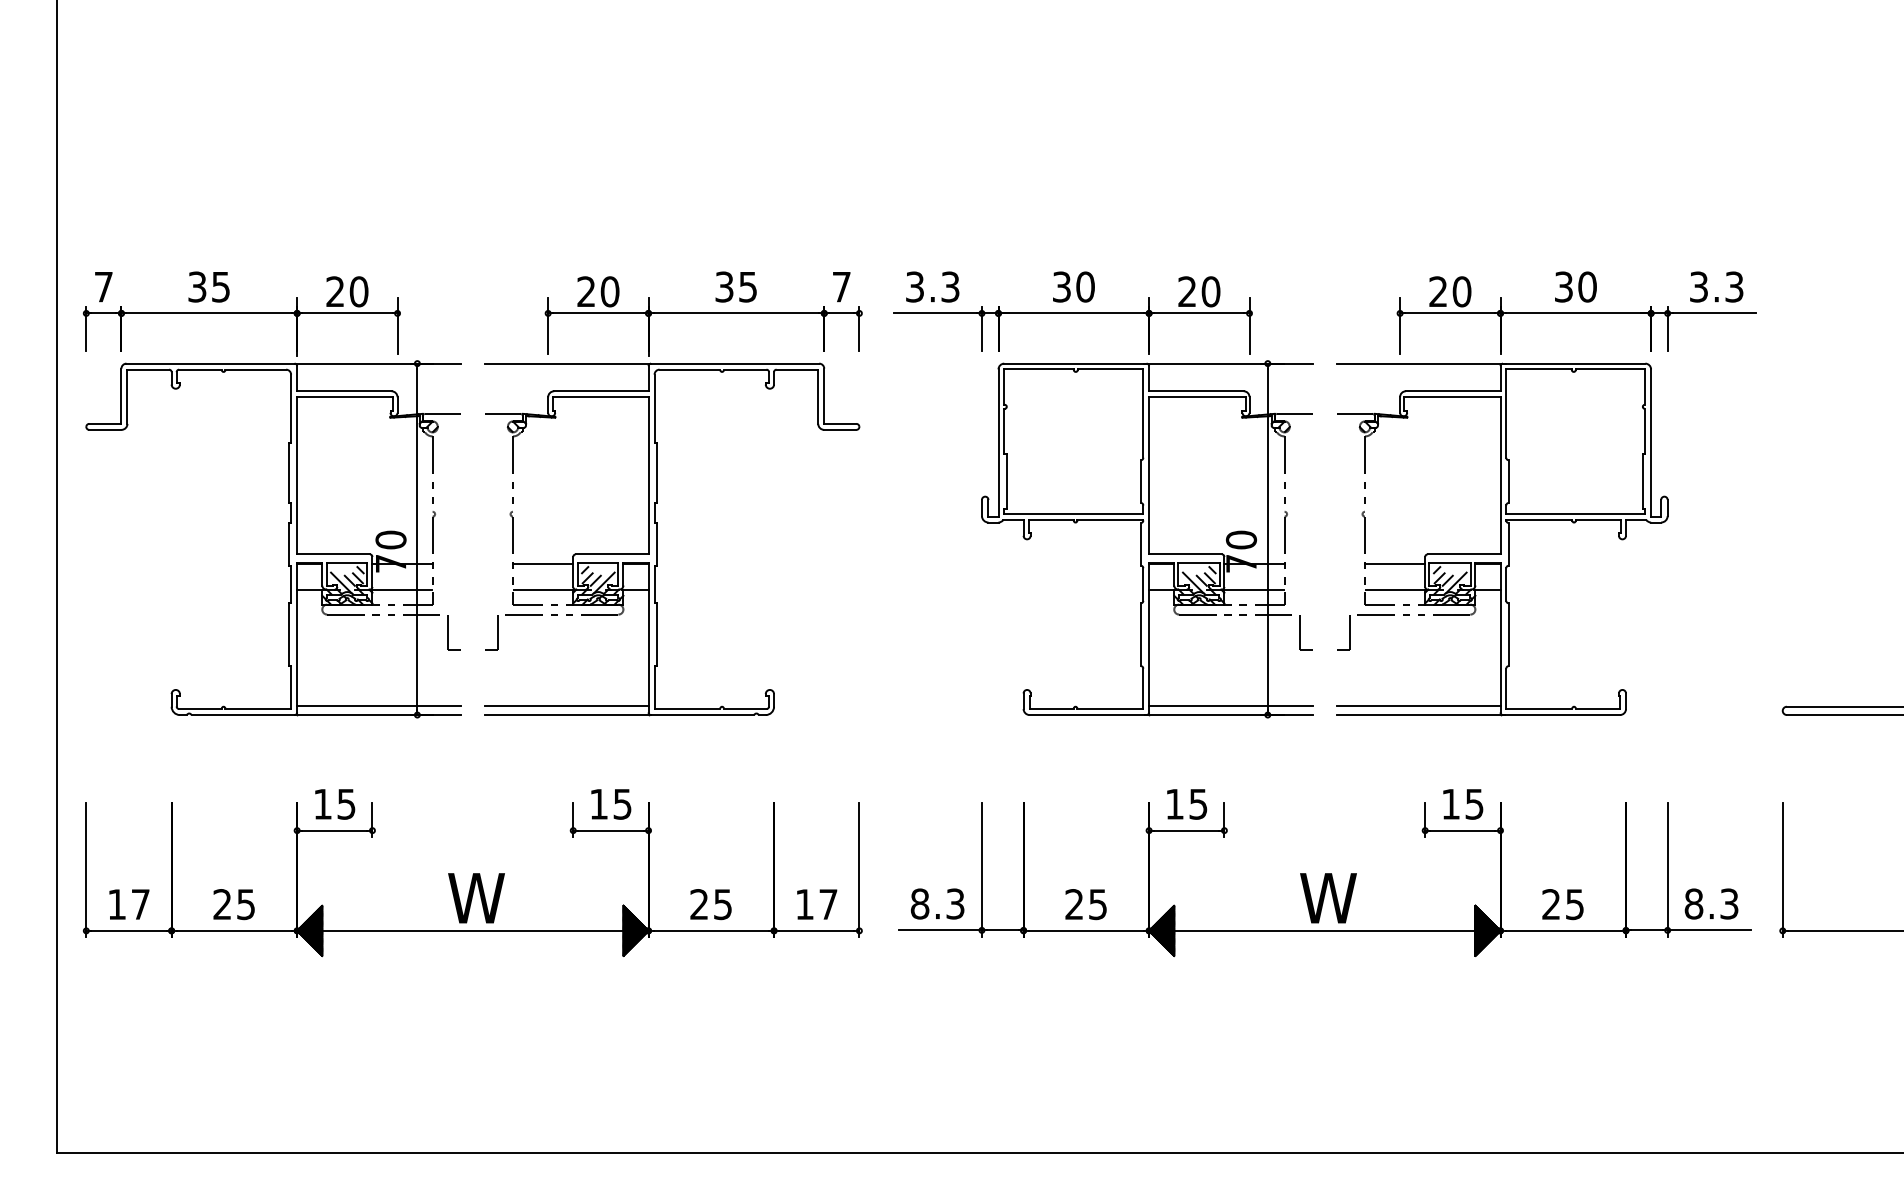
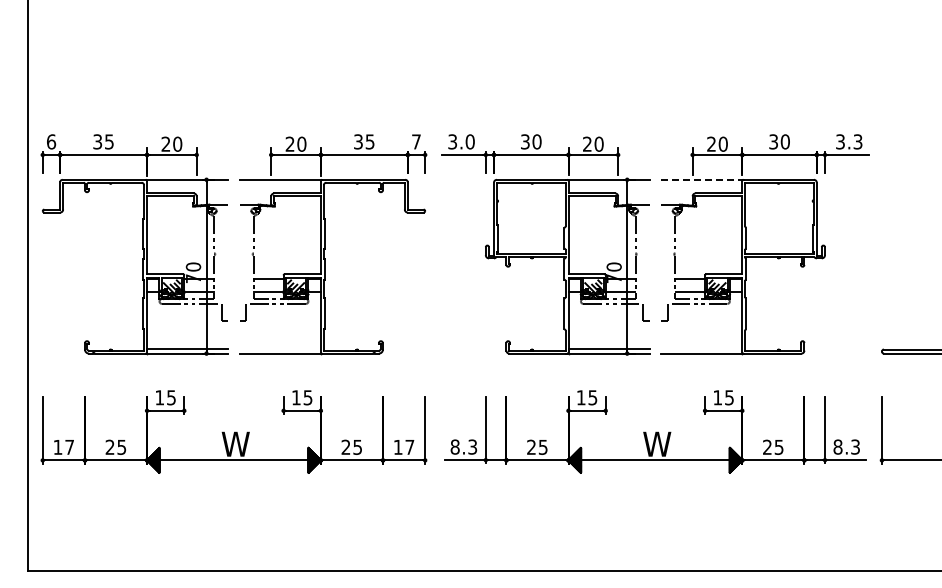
text: (103, 286) -> (51, 141), 7 -> 6
text: (948, 286) -> (469, 141), 3.3 -> 3.0
line: (1422, 363) -> (703, 179), solid -> dashed
line: (564, 706) -> (279, 349), removed
line: (1417, 706) -> (701, 349), removed

